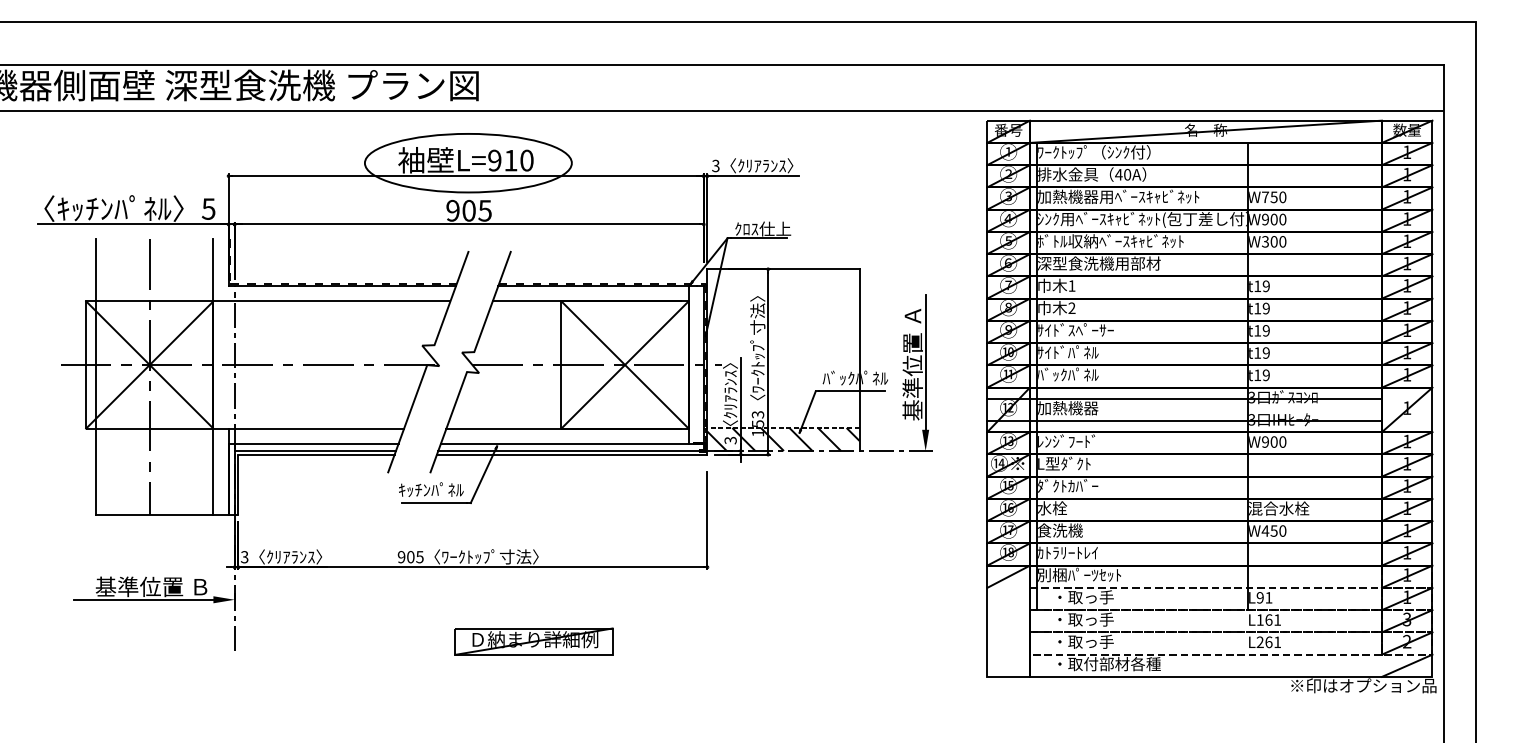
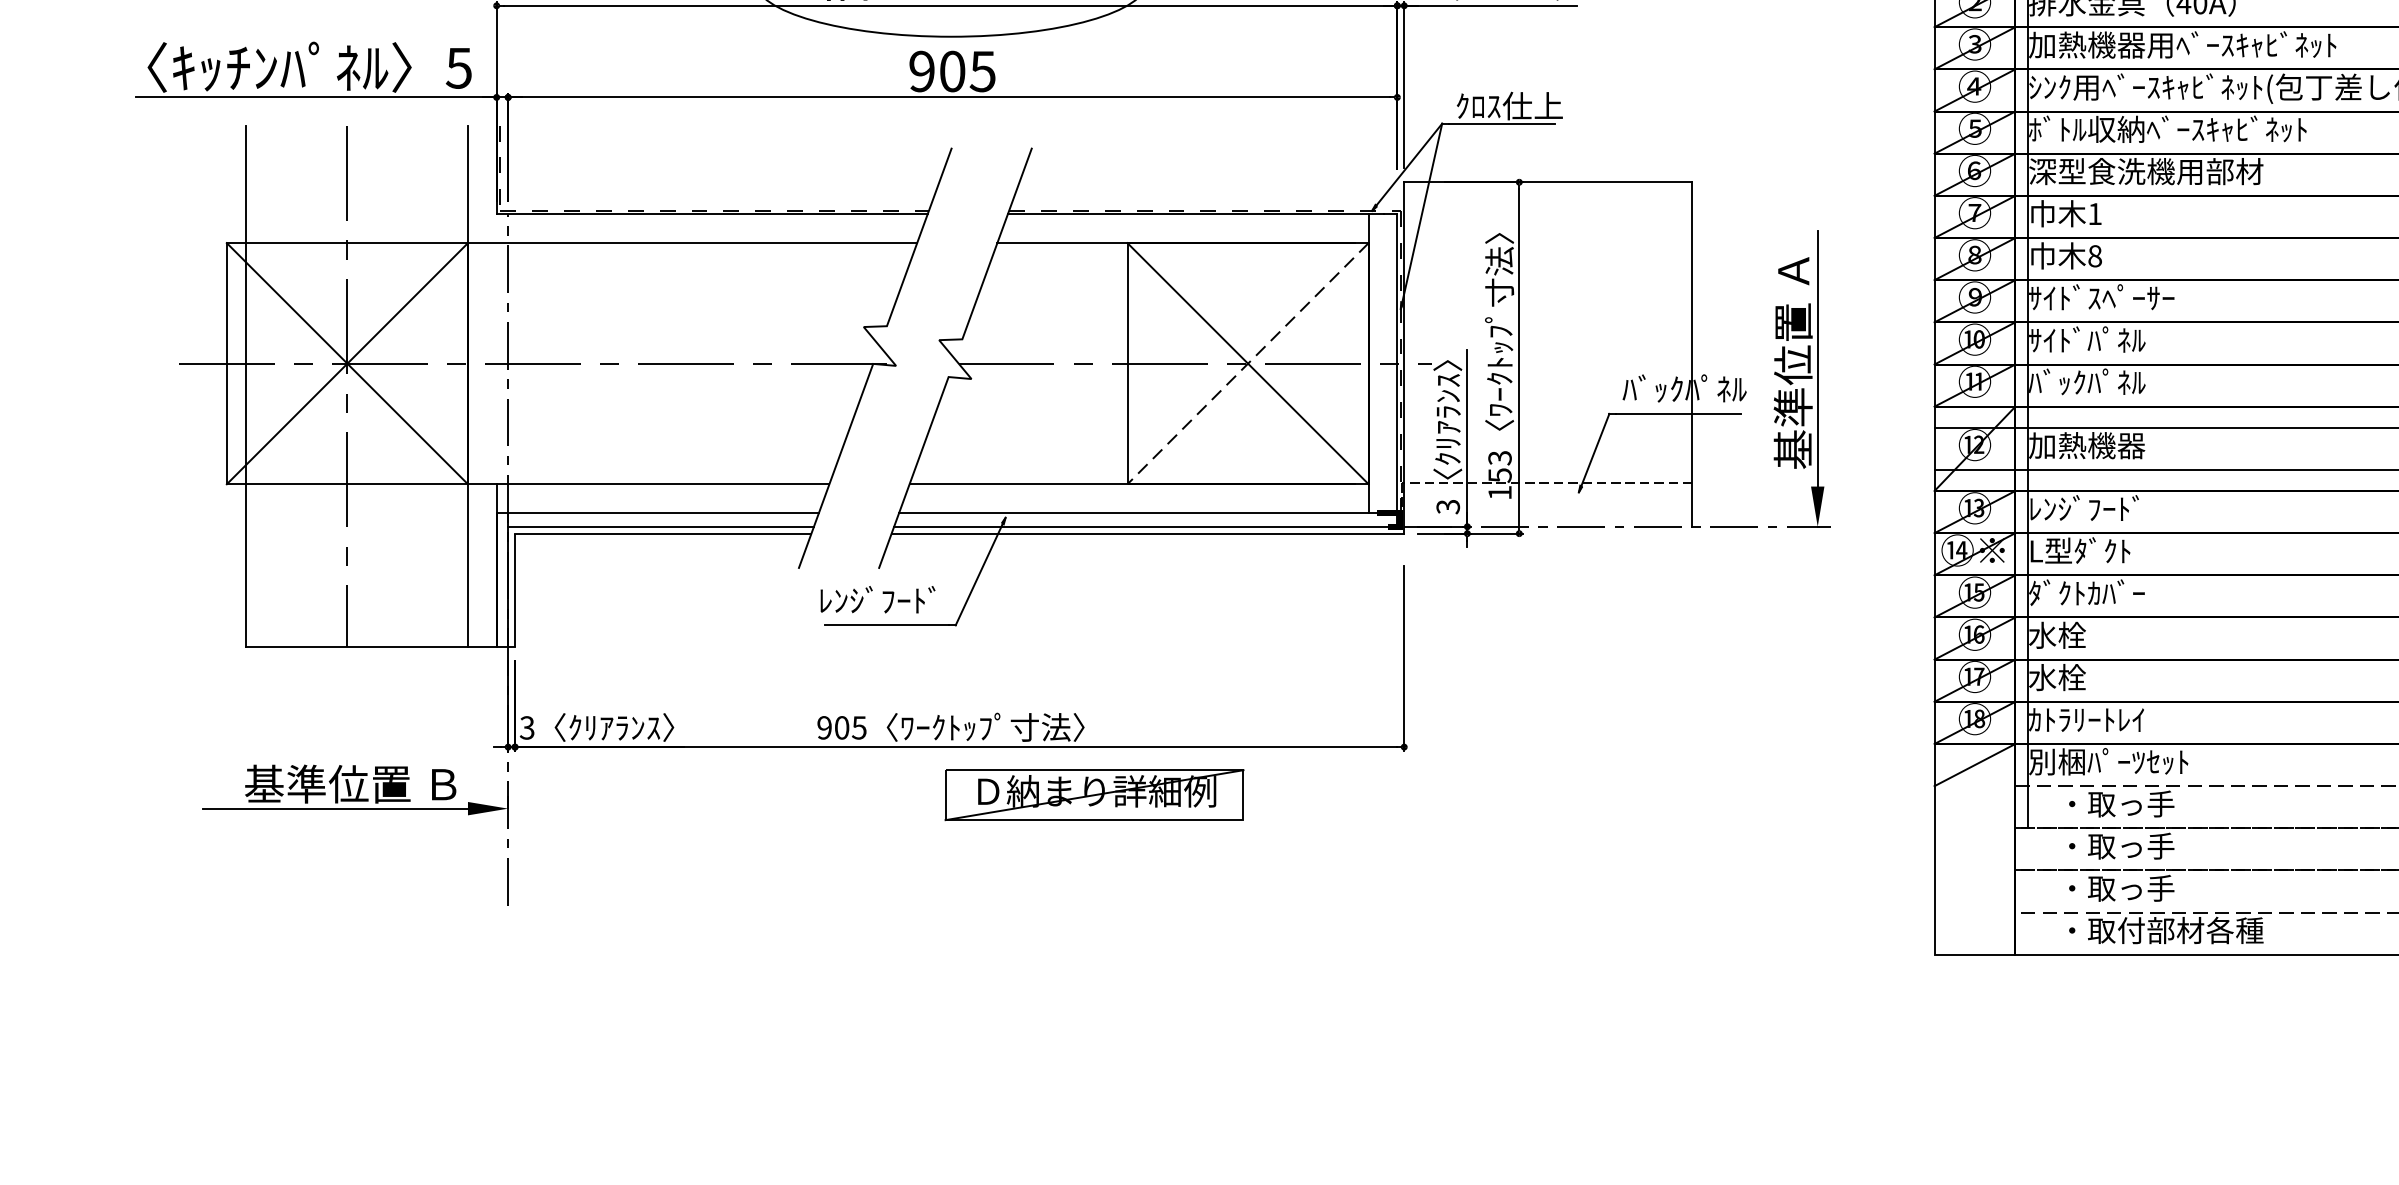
text: (1071, 308) -> (2094, 256), 2 -> 8
line: (625, 364) -> (1248, 362), solid -> dashed
hatch: (783, 439) -> (1548, 504), removed
text: (431, 489) -> (881, 599), ｷｯﾁﾝﾊﾟﾈﾙ -> ﾚﾝｼﾞﾌｰﾄﾞ
text: (1060, 530) -> (2073, 677), 食洗機 -> 水栓
part: (533, 641) -> (1093, 794), moved

